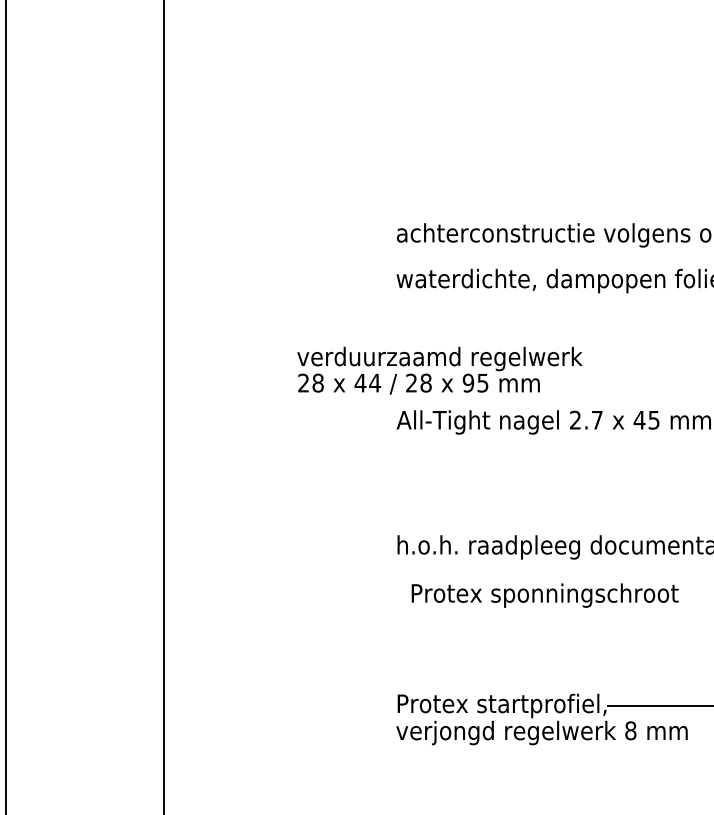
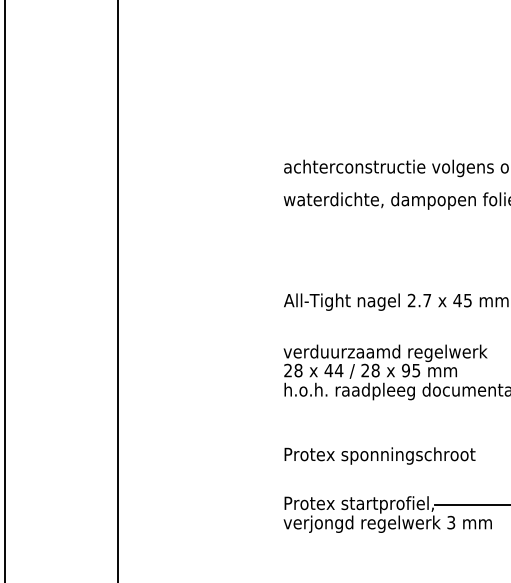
text: (439, 370) -> (385, 361), moved
text: (544, 595) -> (379, 455), moved
text: (630, 730) -> (451, 522), 8 -> 3

